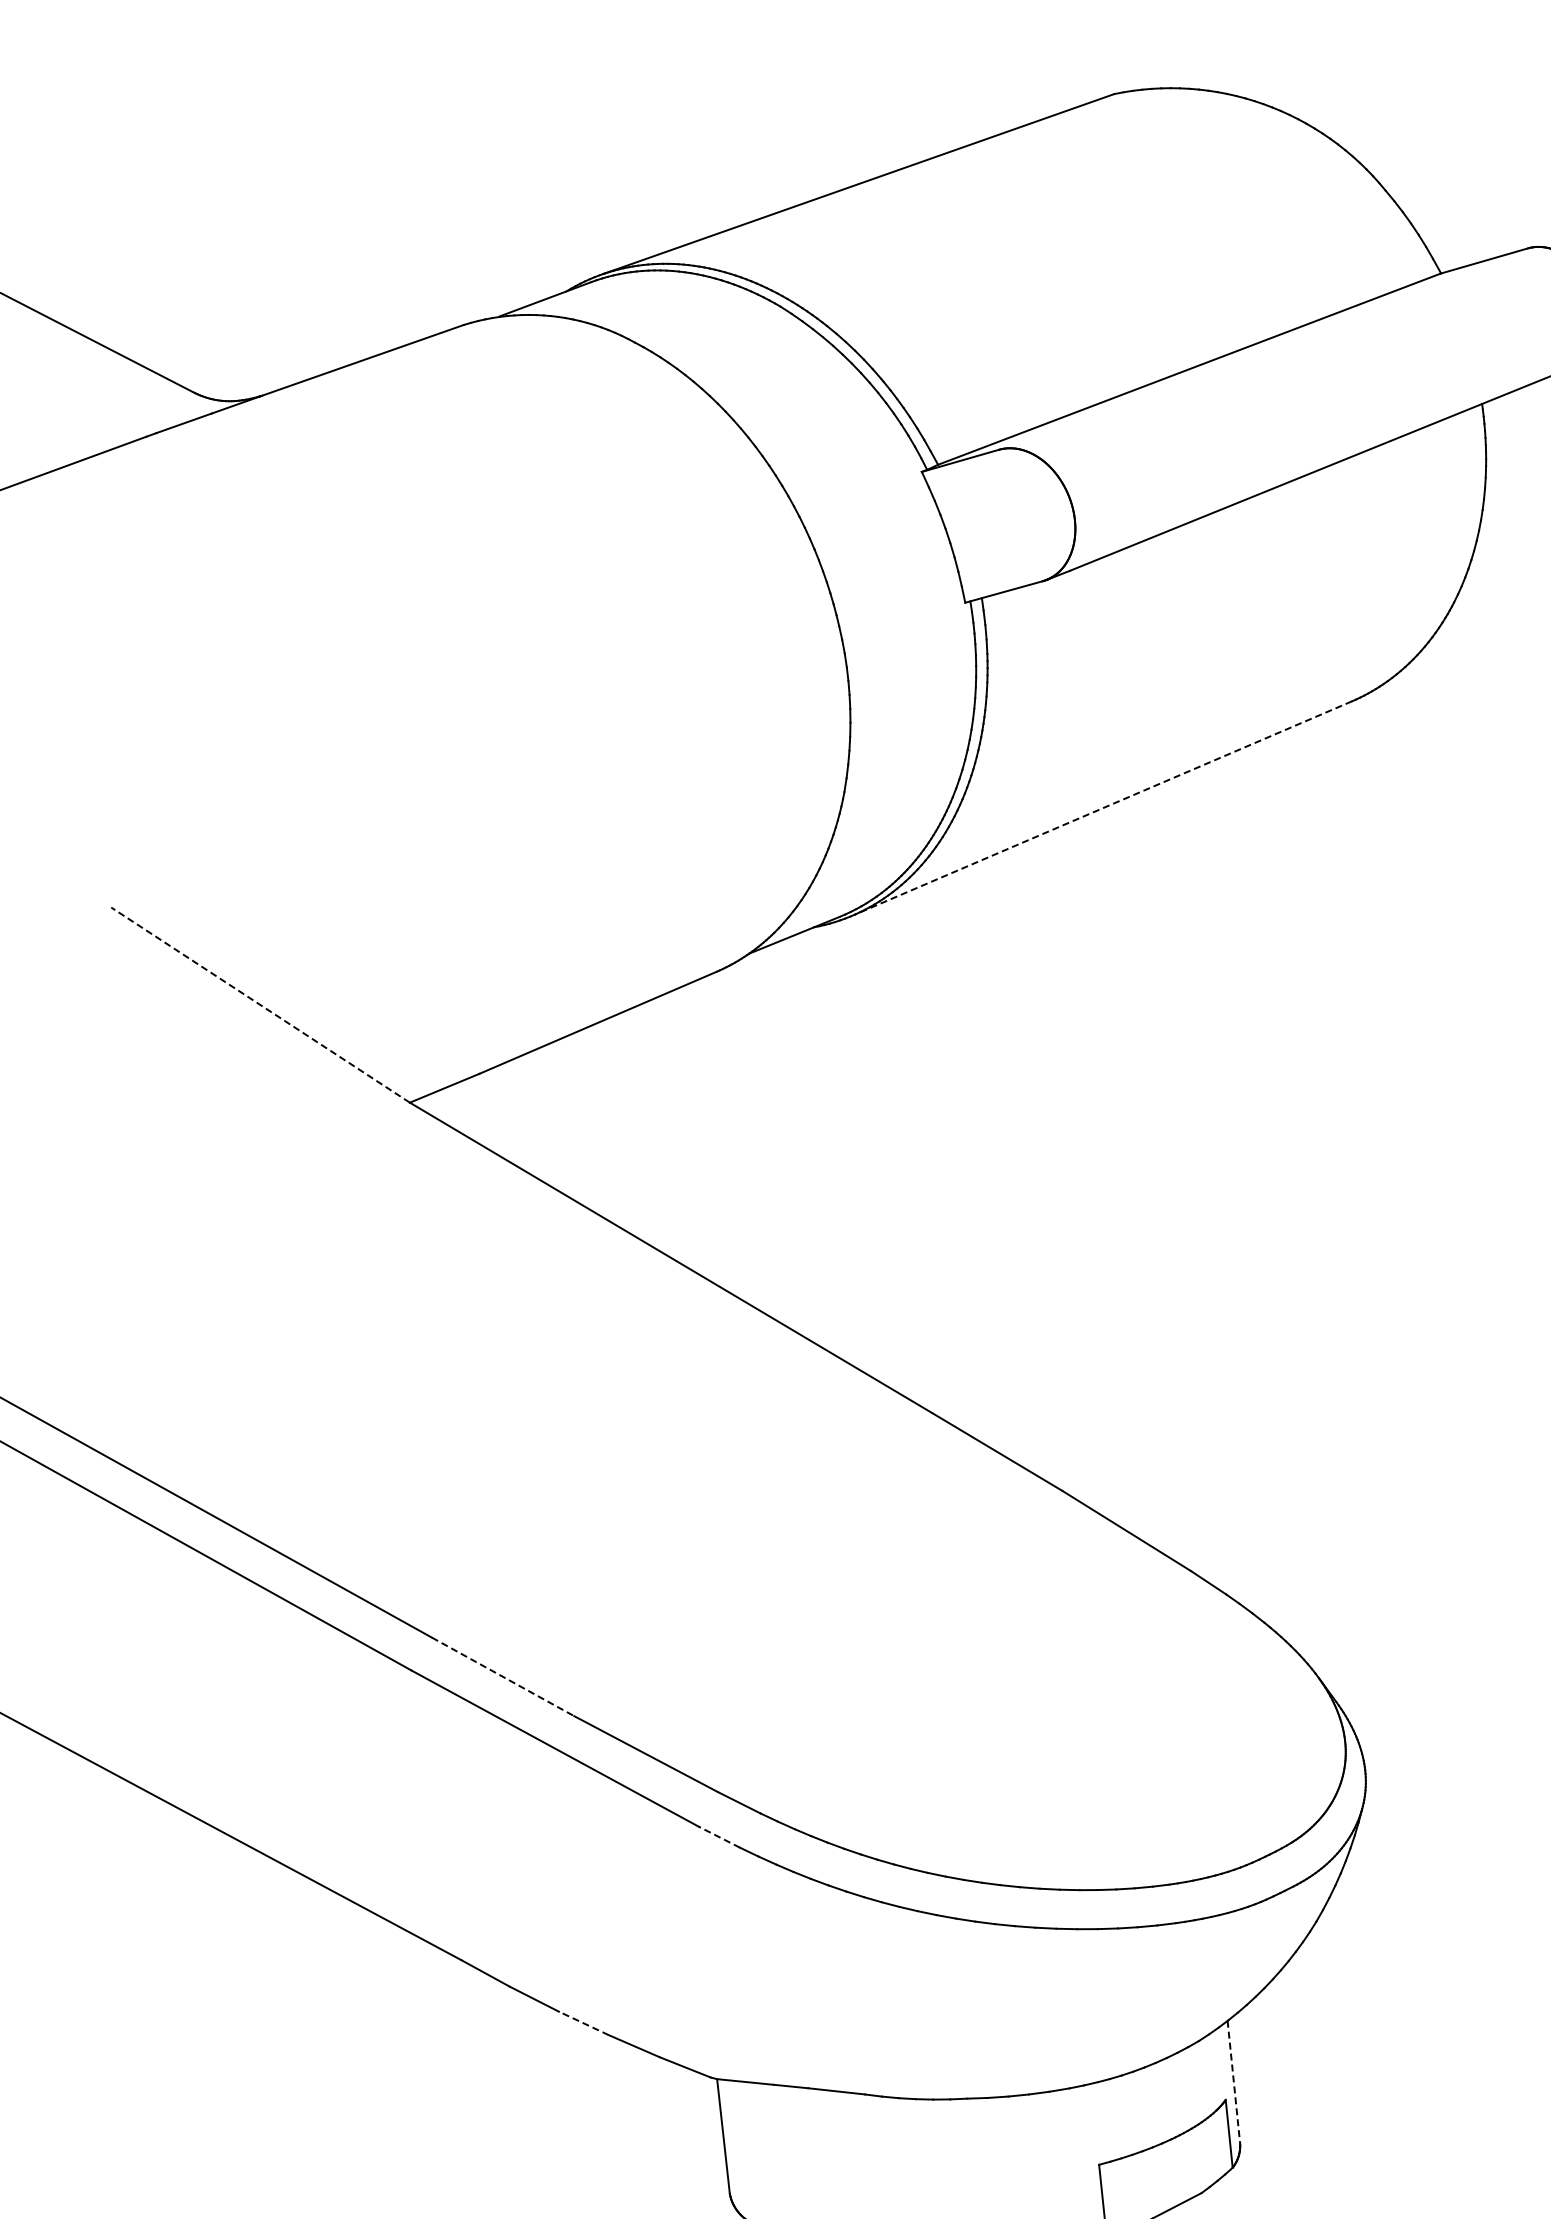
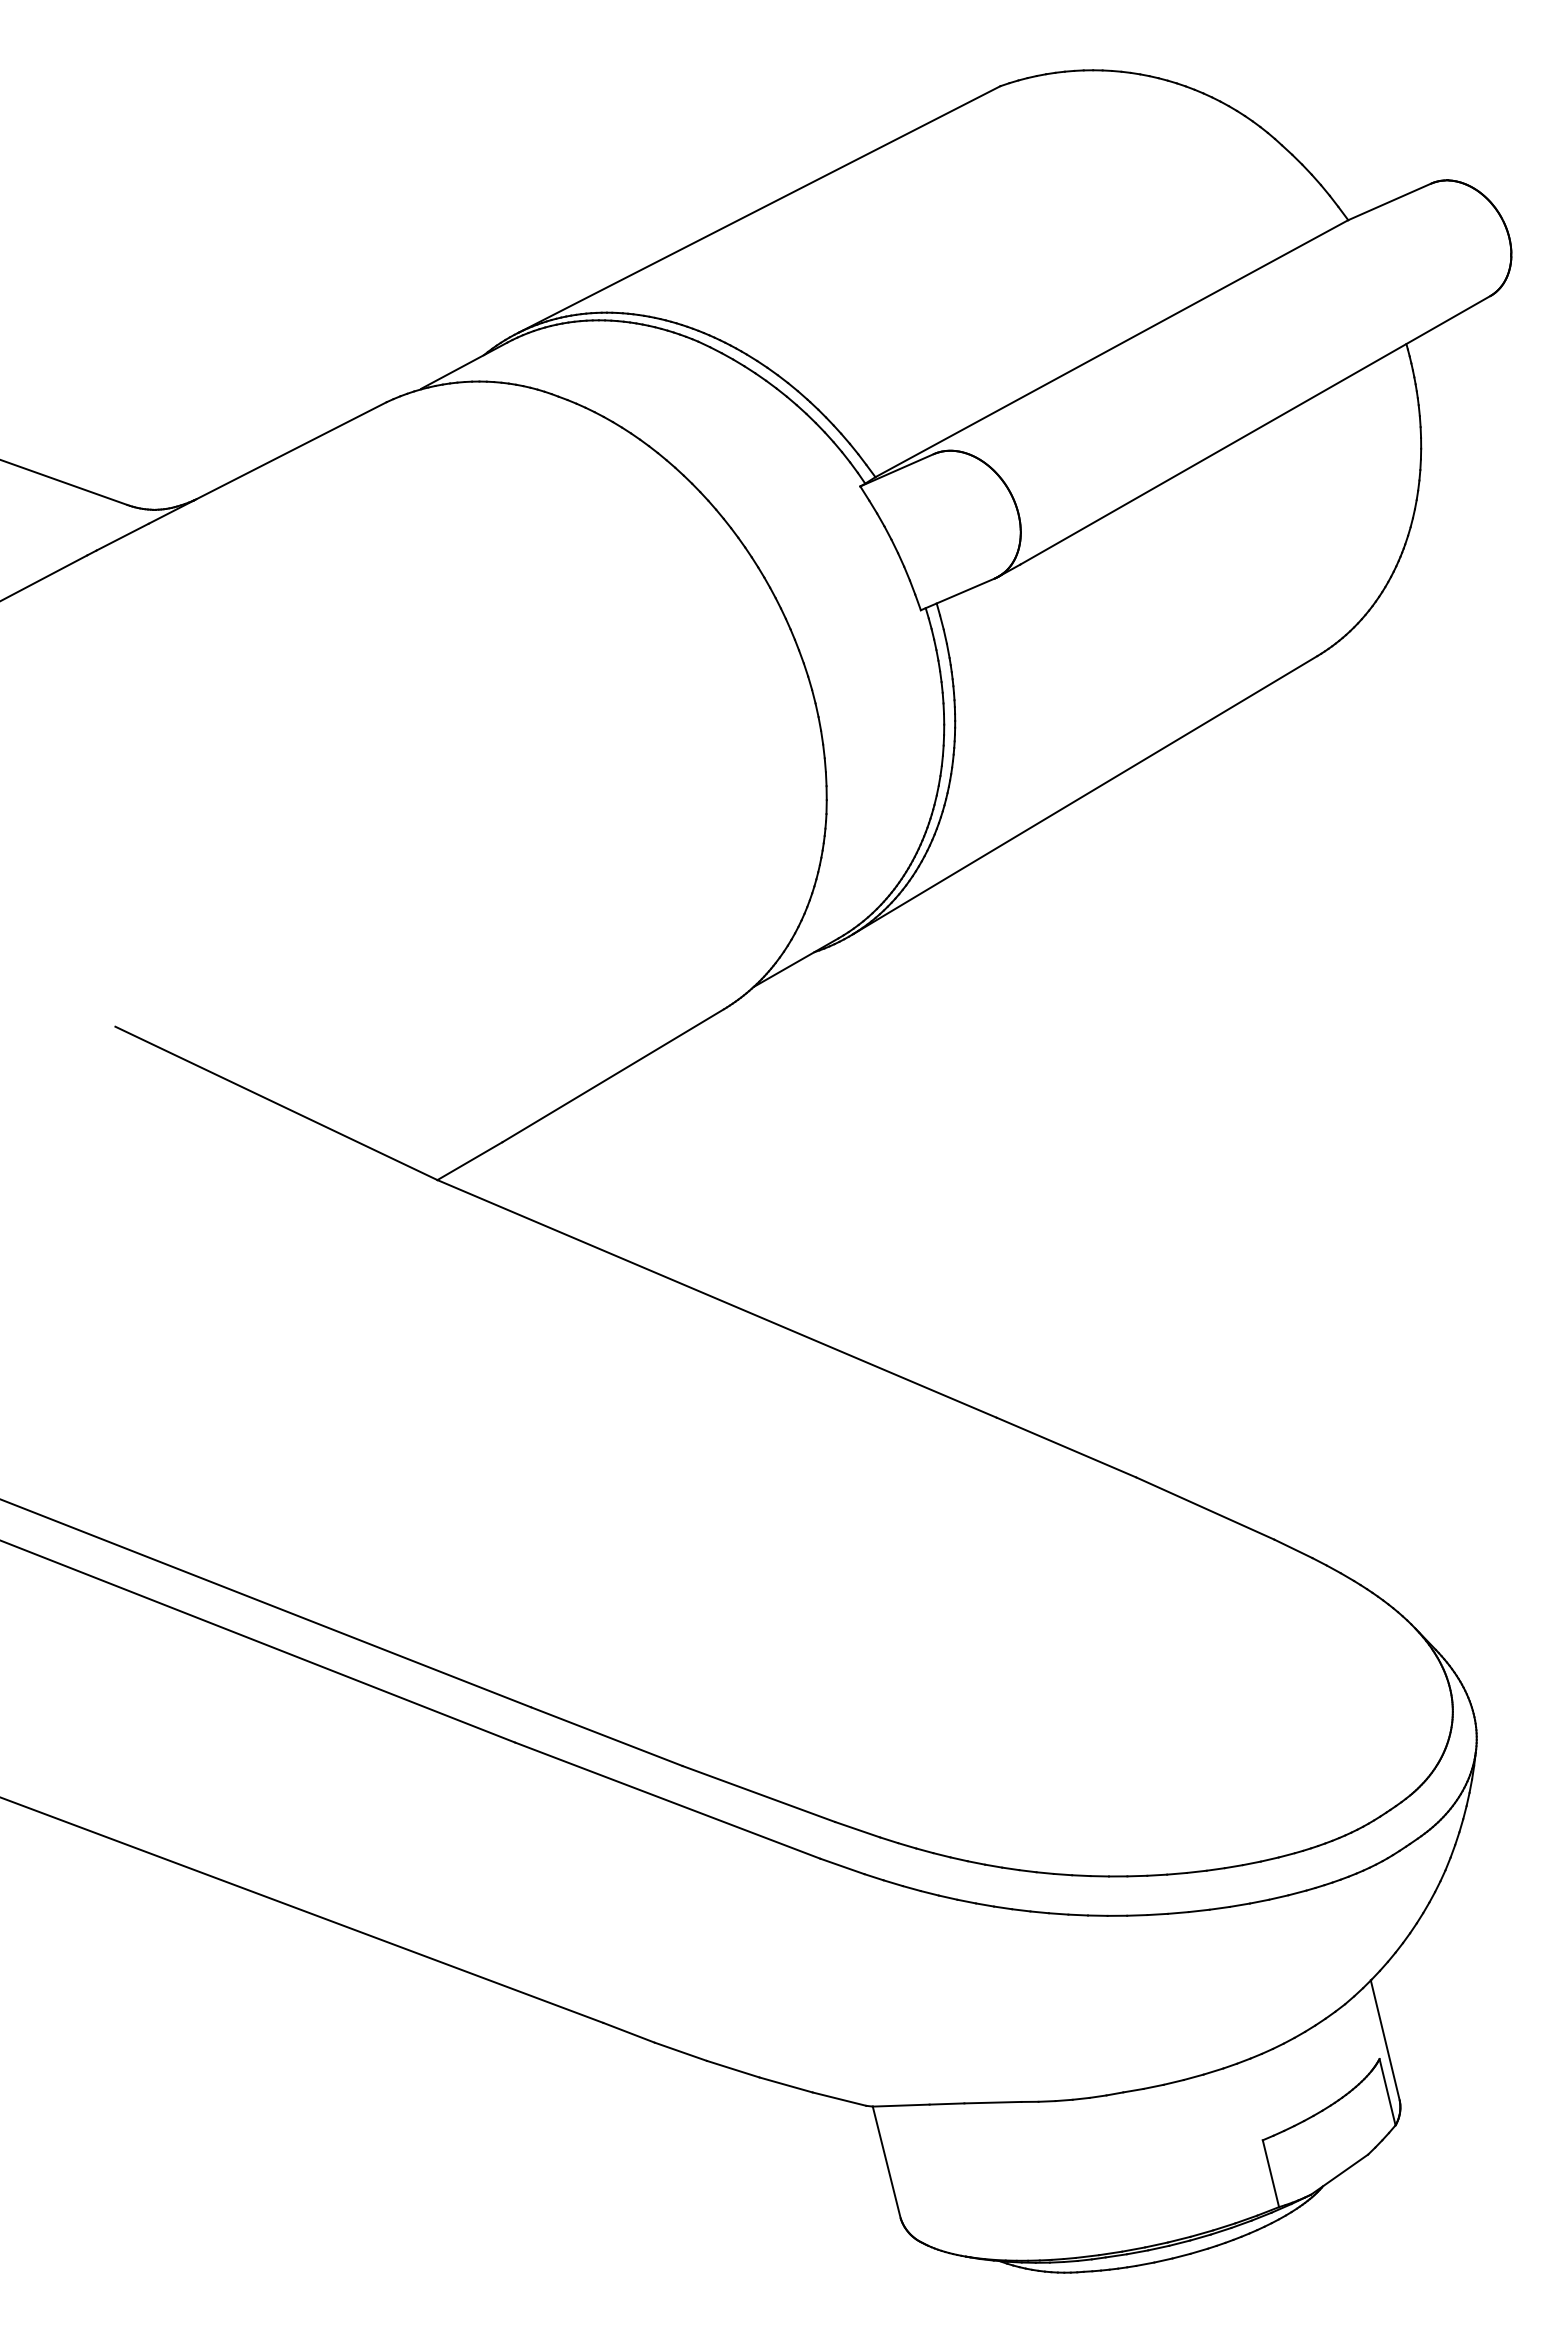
line: (1103, 808) -> (1085, 795), dashed -> solid
line: (259, 1005) -> (275, 1103), dashed -> solid
line: (503, 1676) -> (607, 1736), dashed -> solid
line: (718, 1837) -> (841, 1866), dashed -> solid
line: (584, 2023) -> (733, 2069), dashed -> solid
line: (1234, 2082) -> (1385, 2040), dashed -> solid

